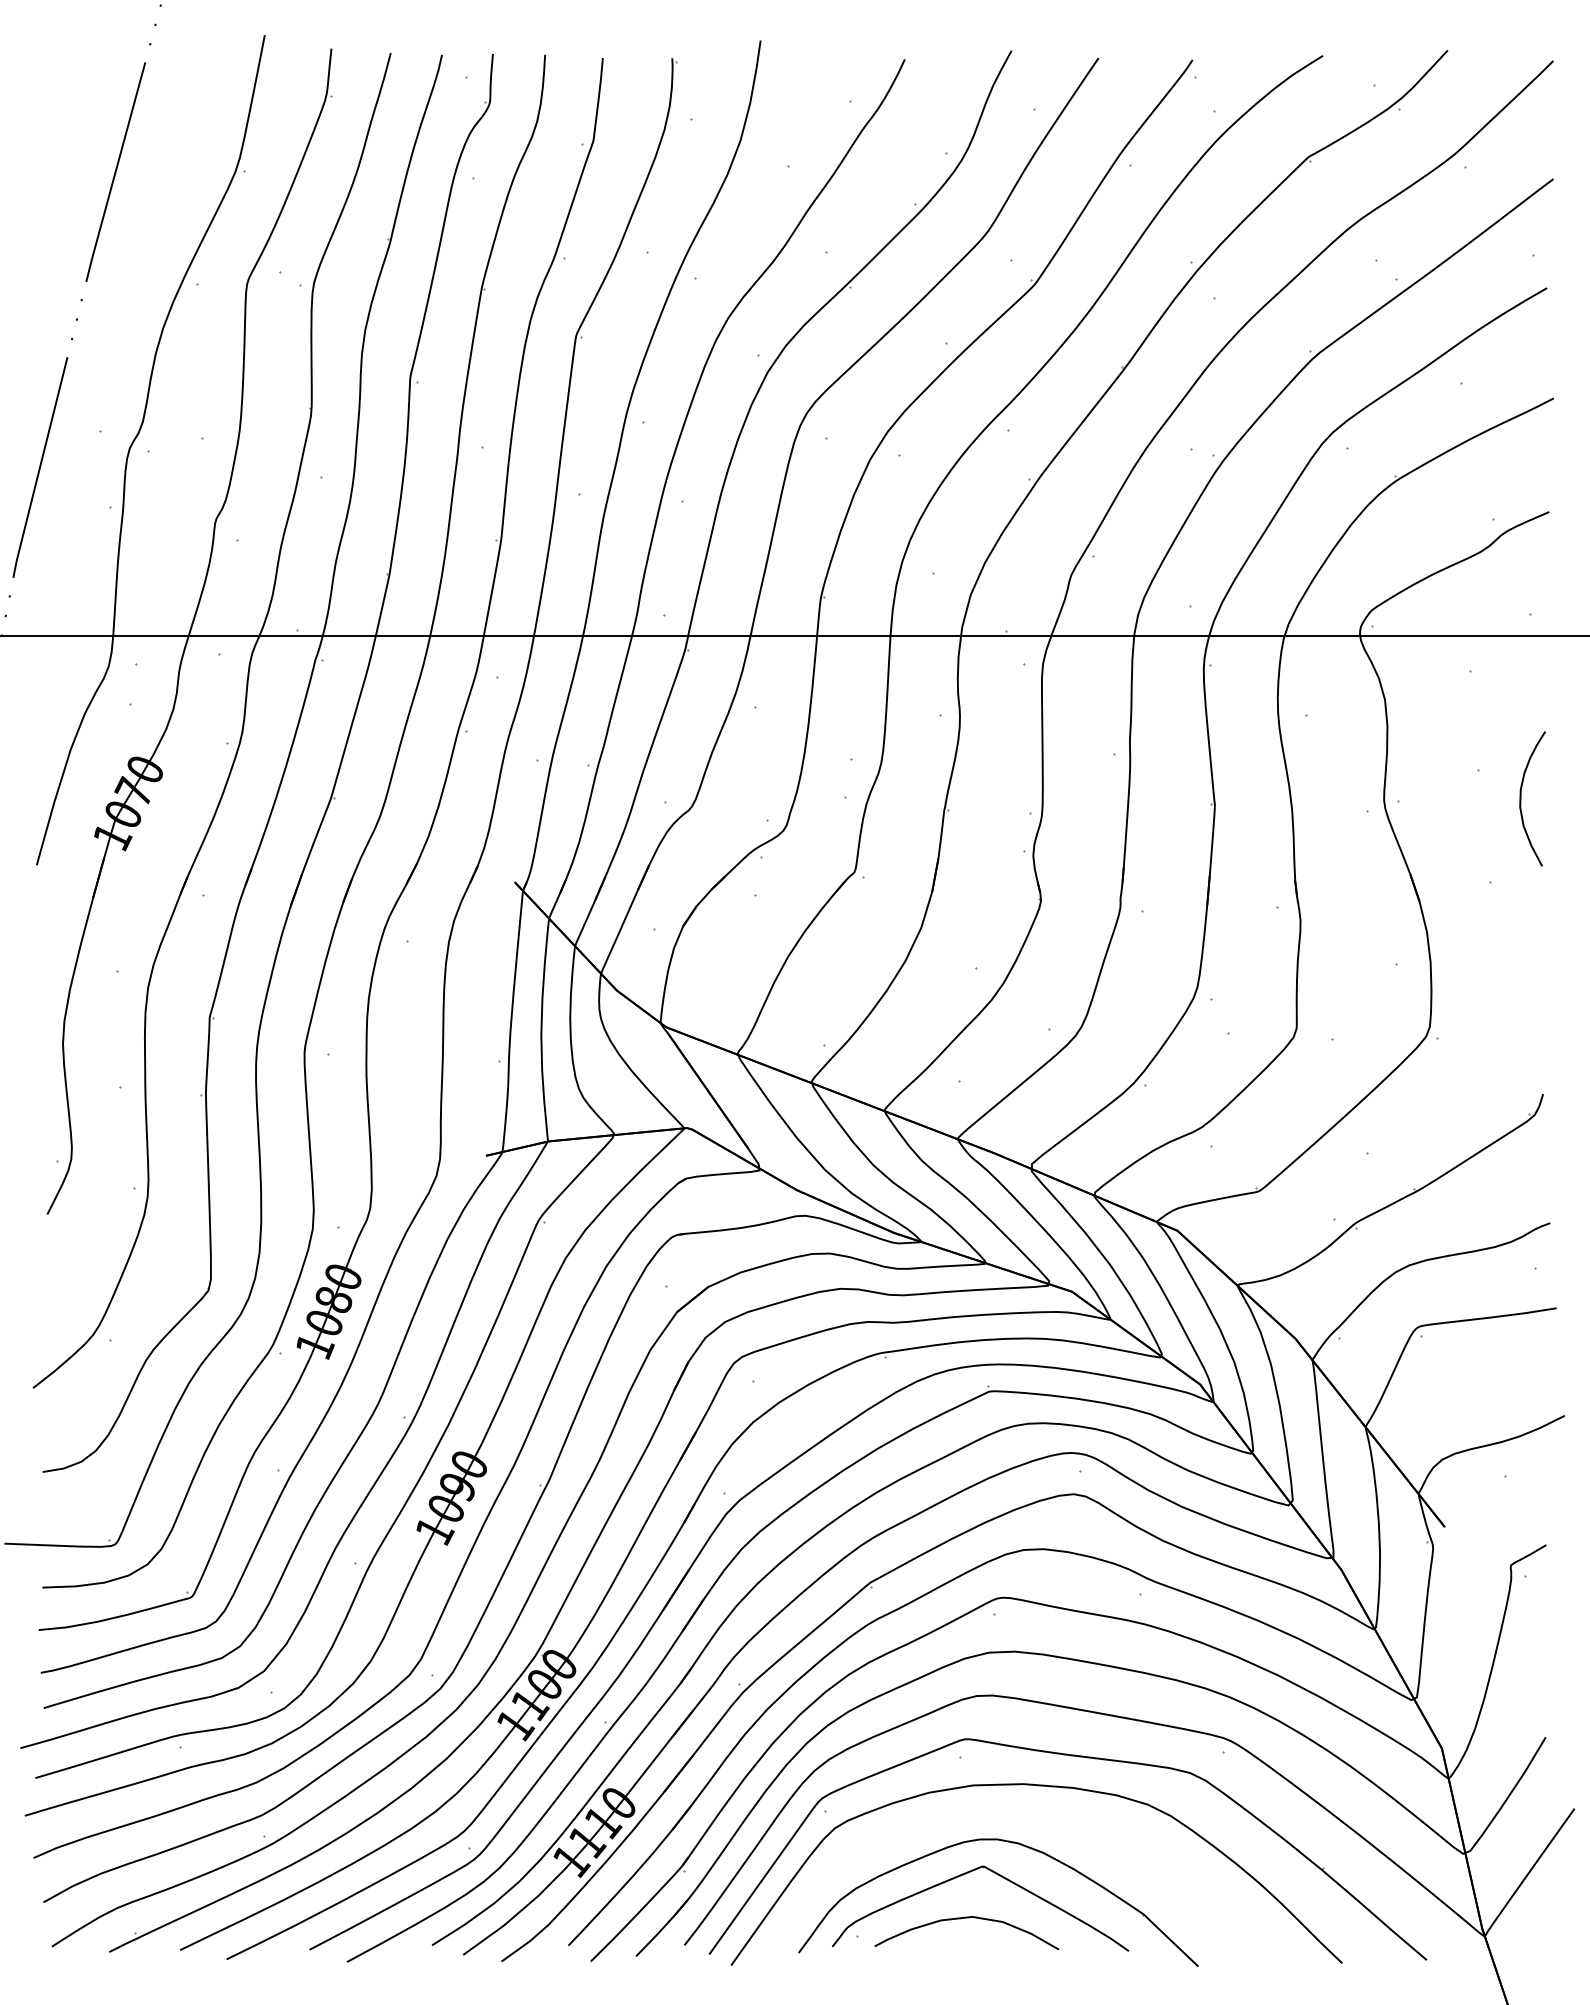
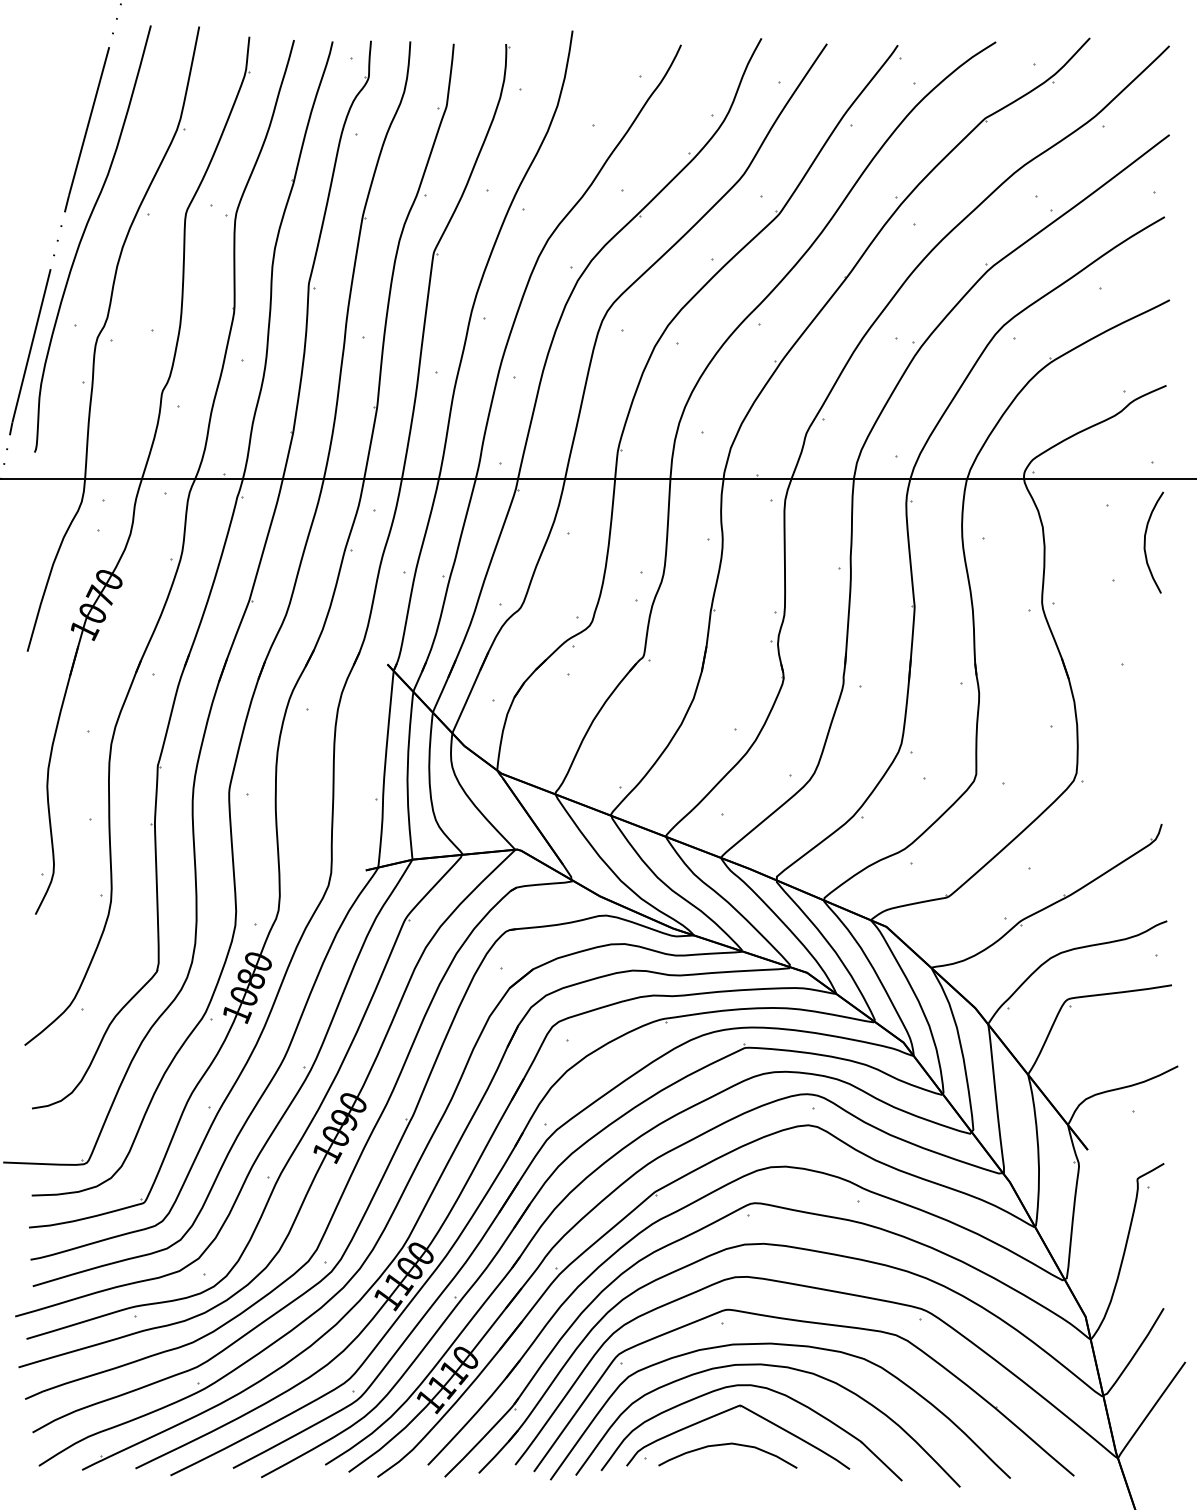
curve: (112, 311) -> (84, 234), added
curve: (1521, 798) -> (1145, 542), moved
curve: (1032, 1815) -> (777, 1367), added

